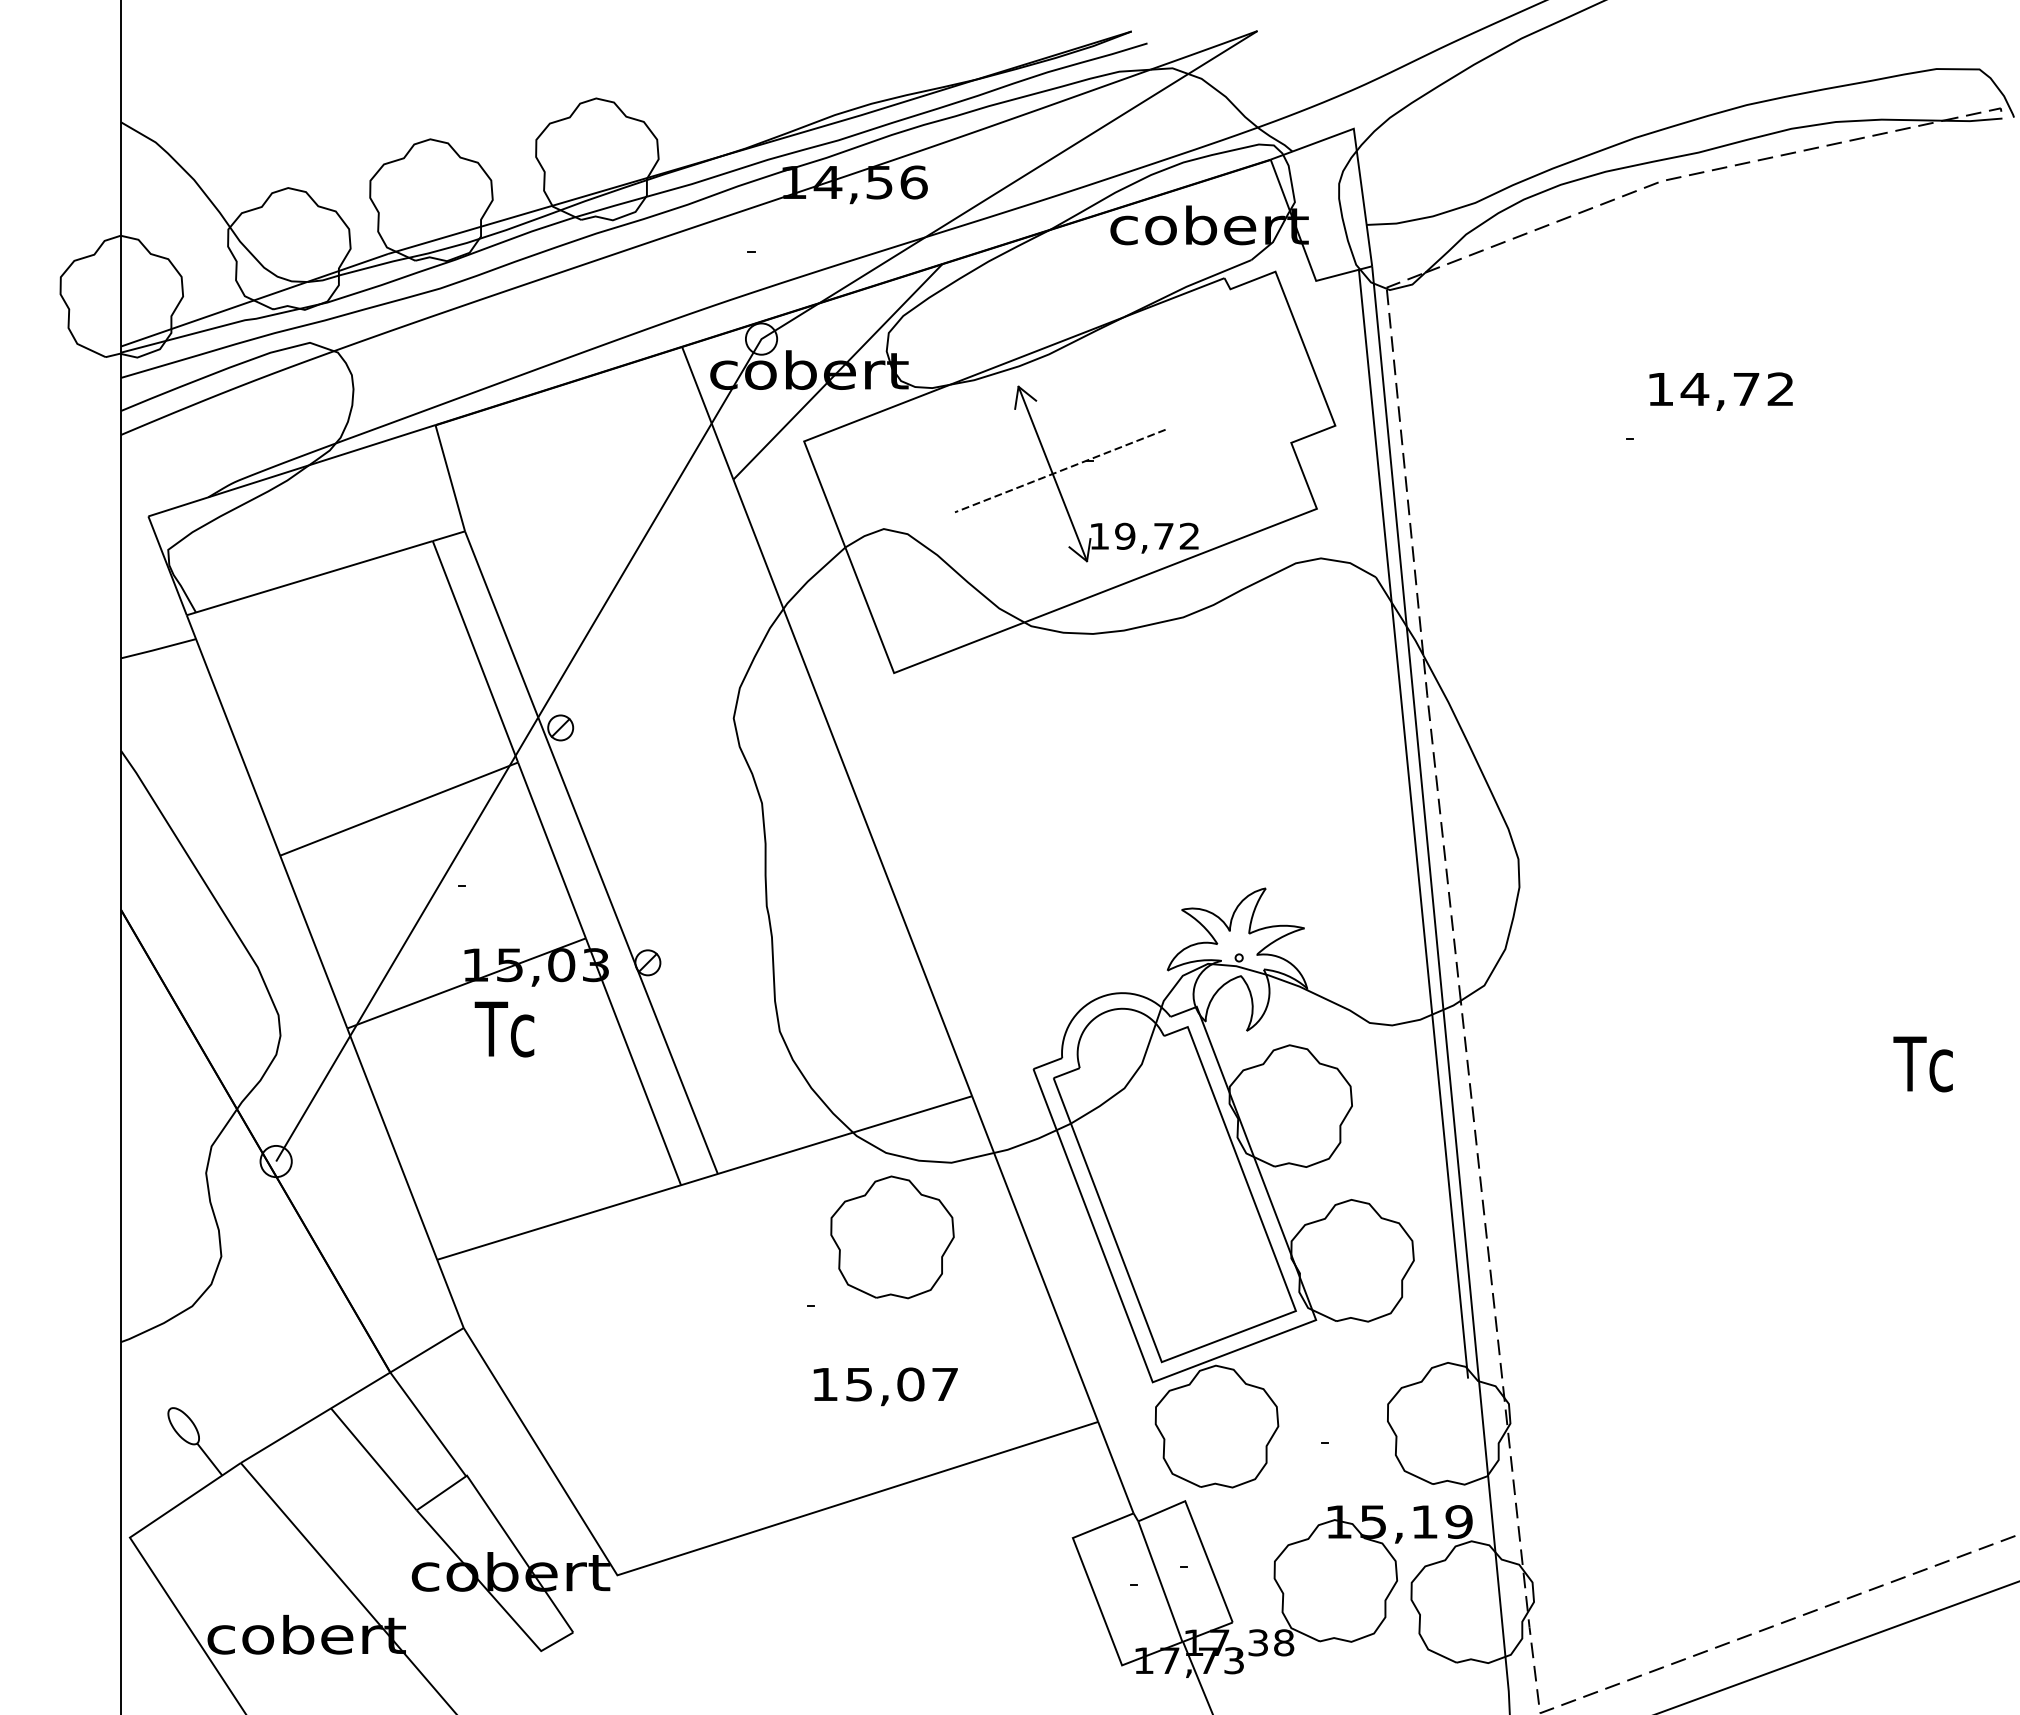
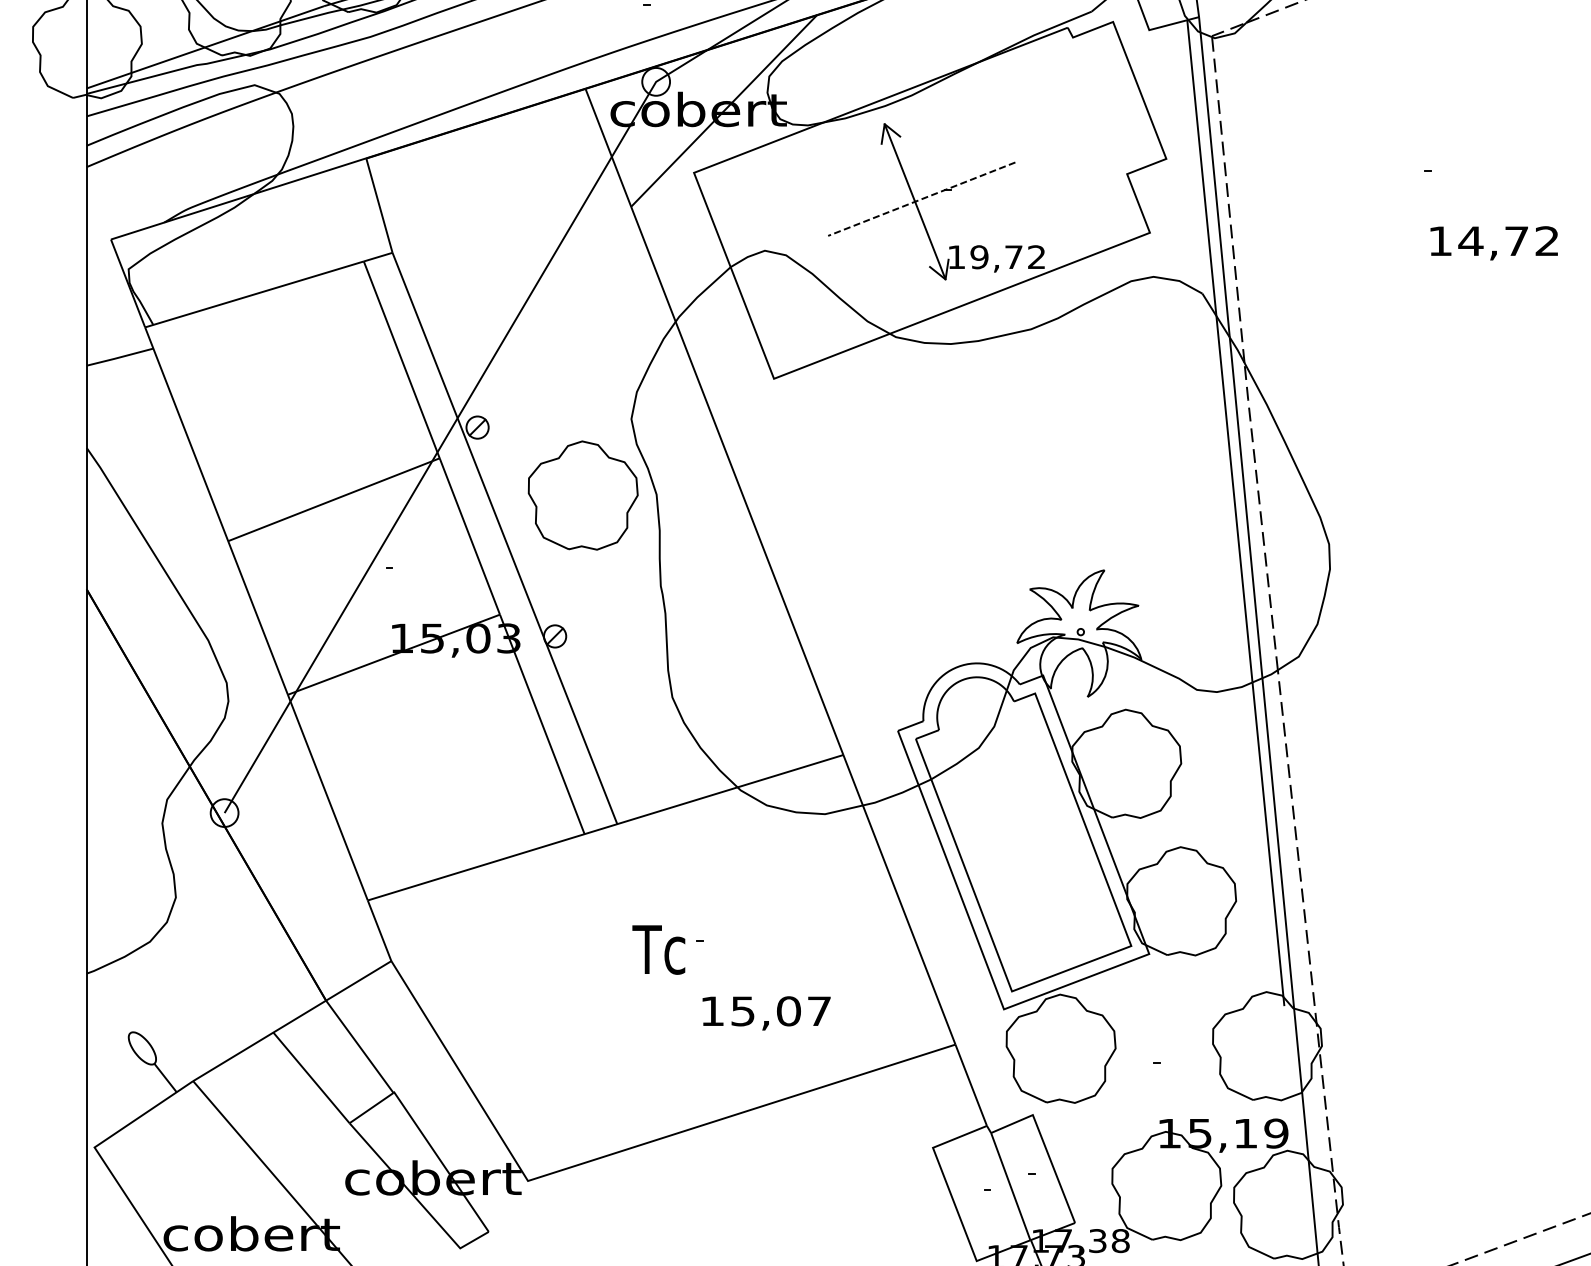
text: (1720, 391) -> (1493, 243), moved
text: (504, 1029) -> (658, 949), moved
part: (892, 1237) -> (583, 495), moved

